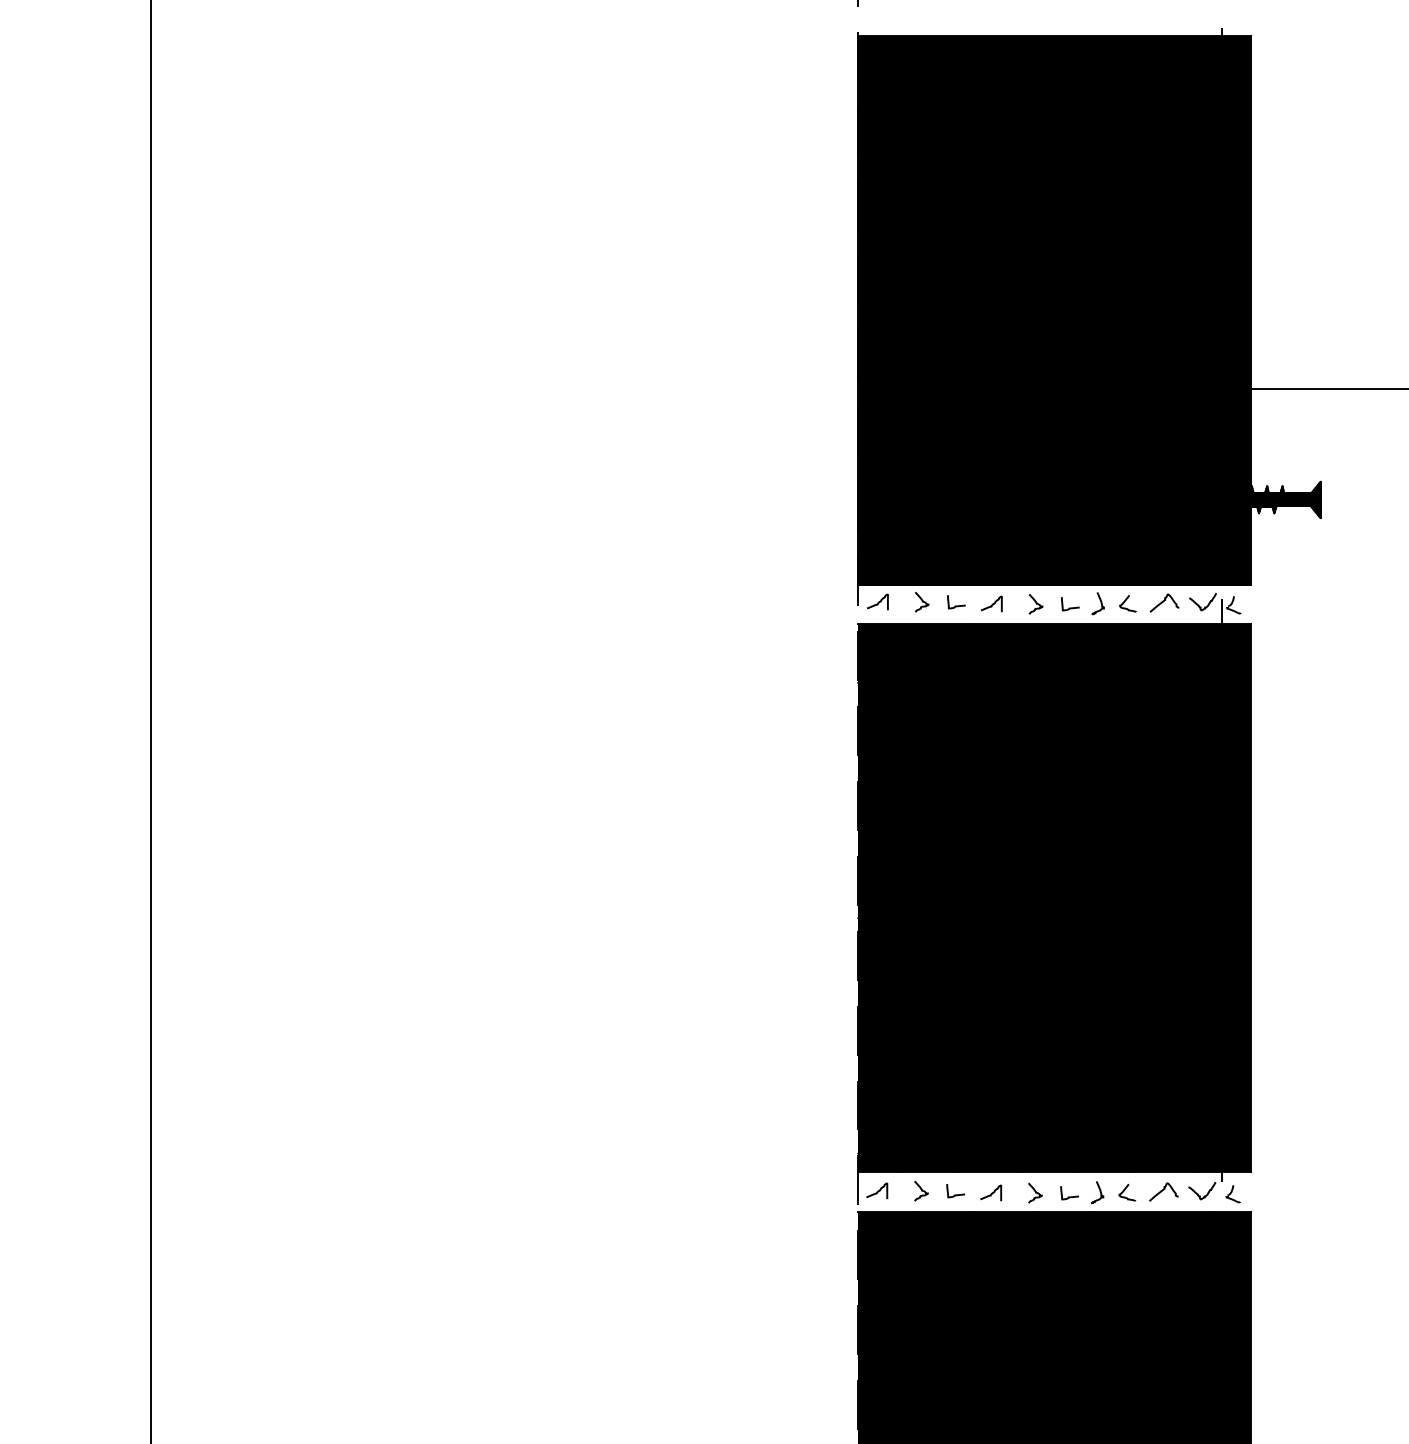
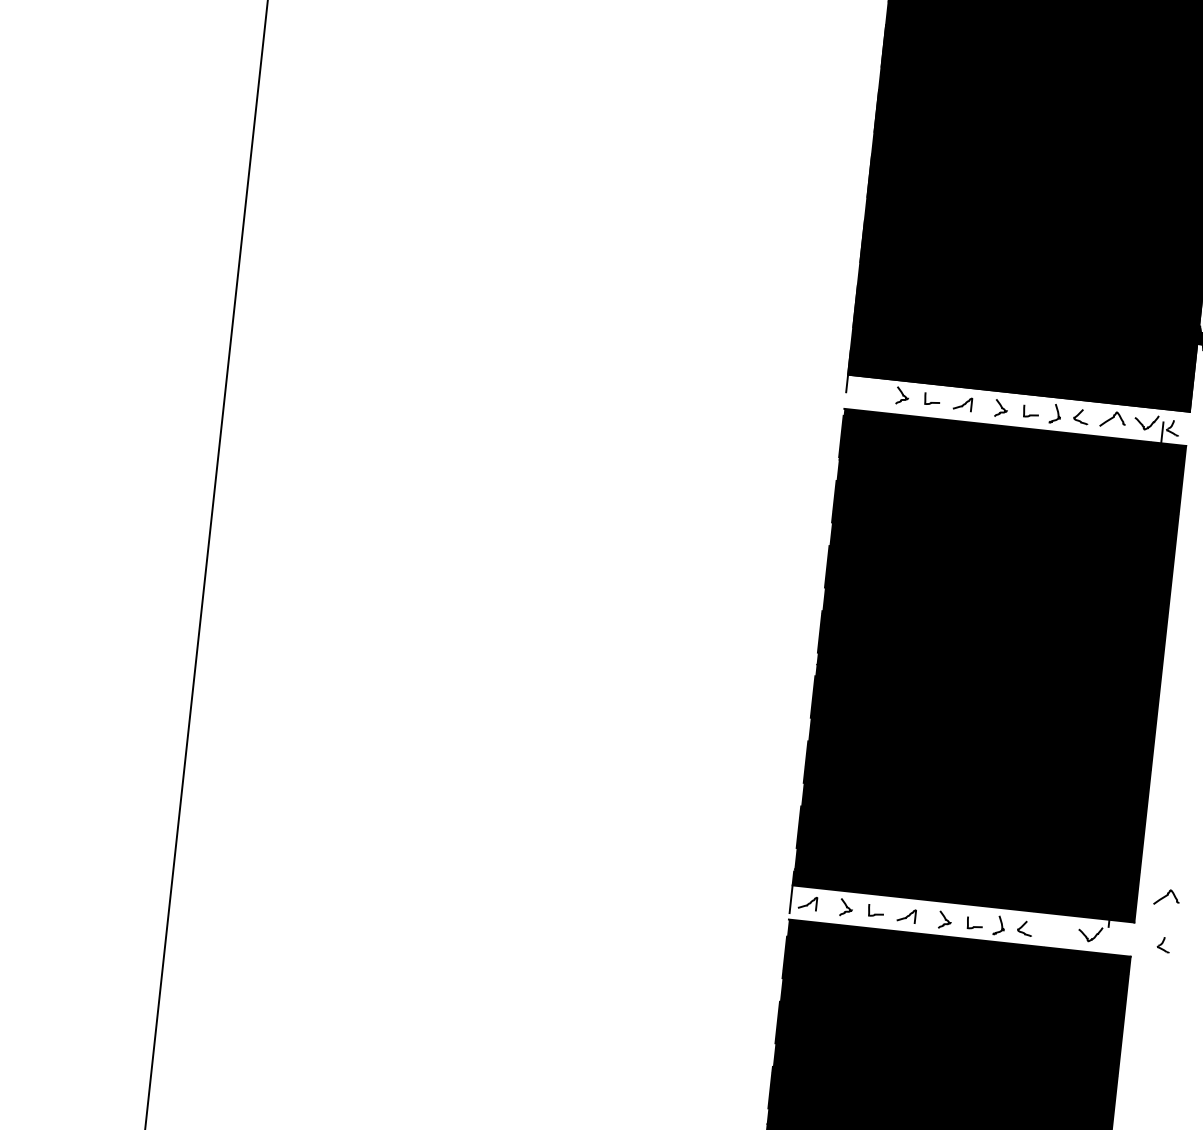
curve: (878, 601) -> (864, 391), removed
curve: (1163, 1190) -> (1166, 896), moved
part: (1232, 1194) -> (1163, 945), moved

